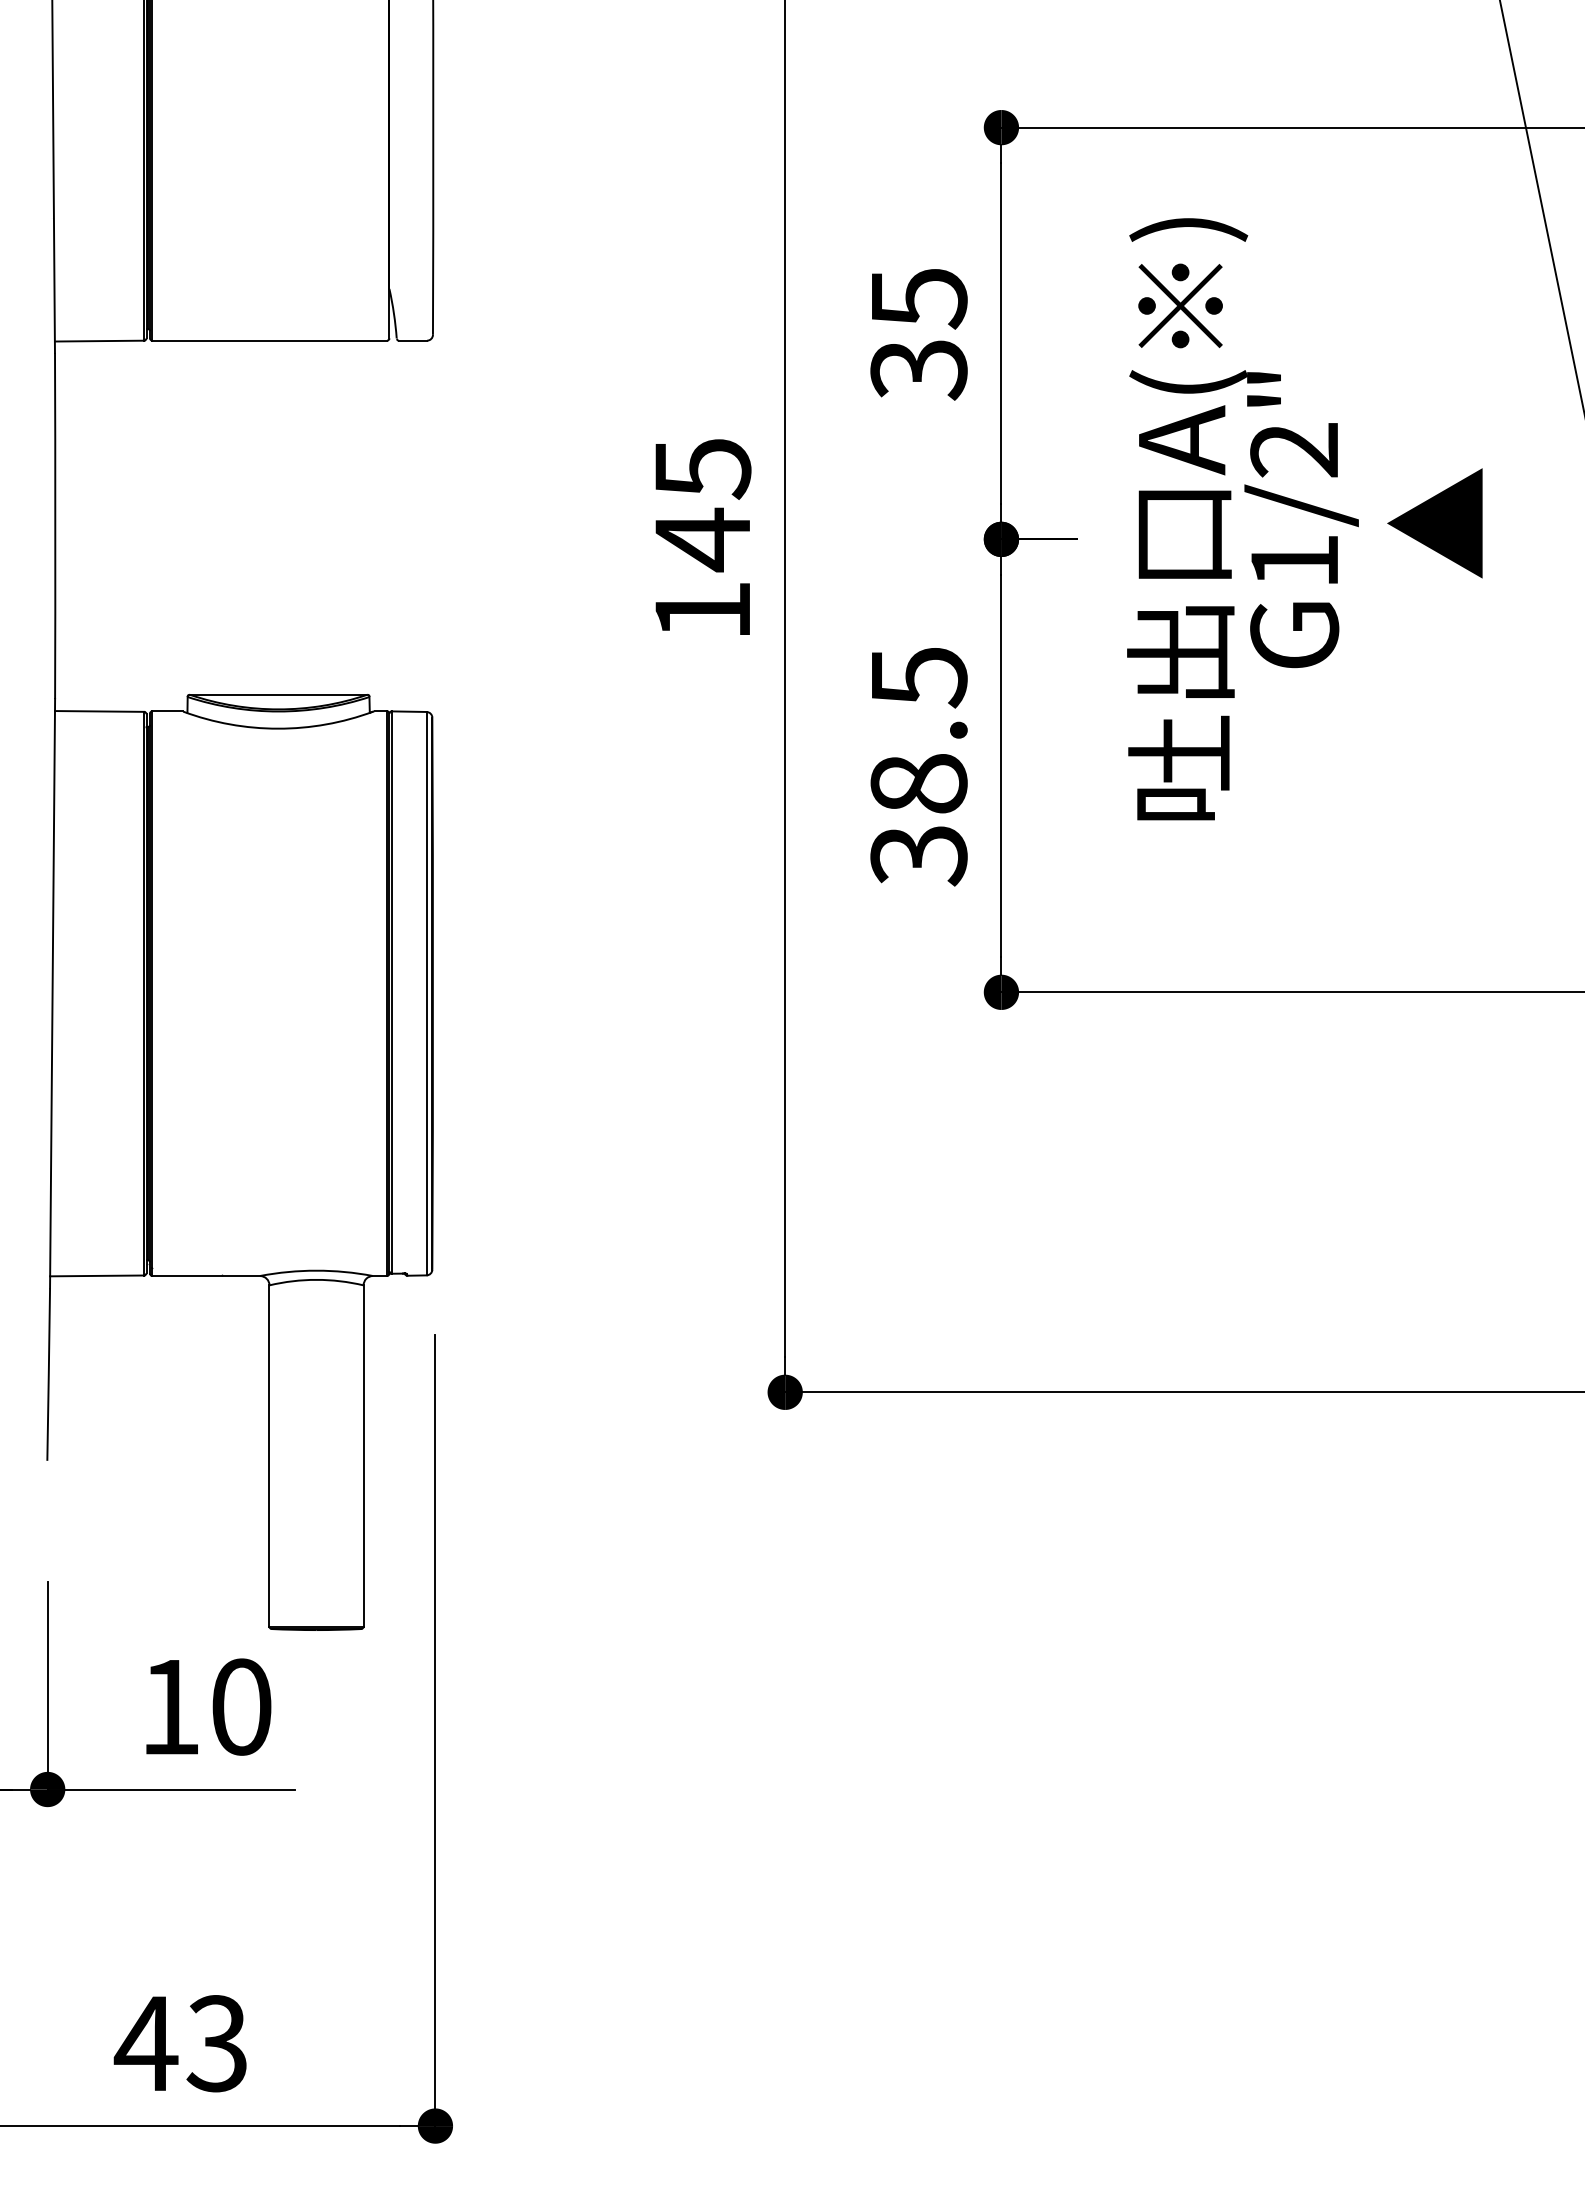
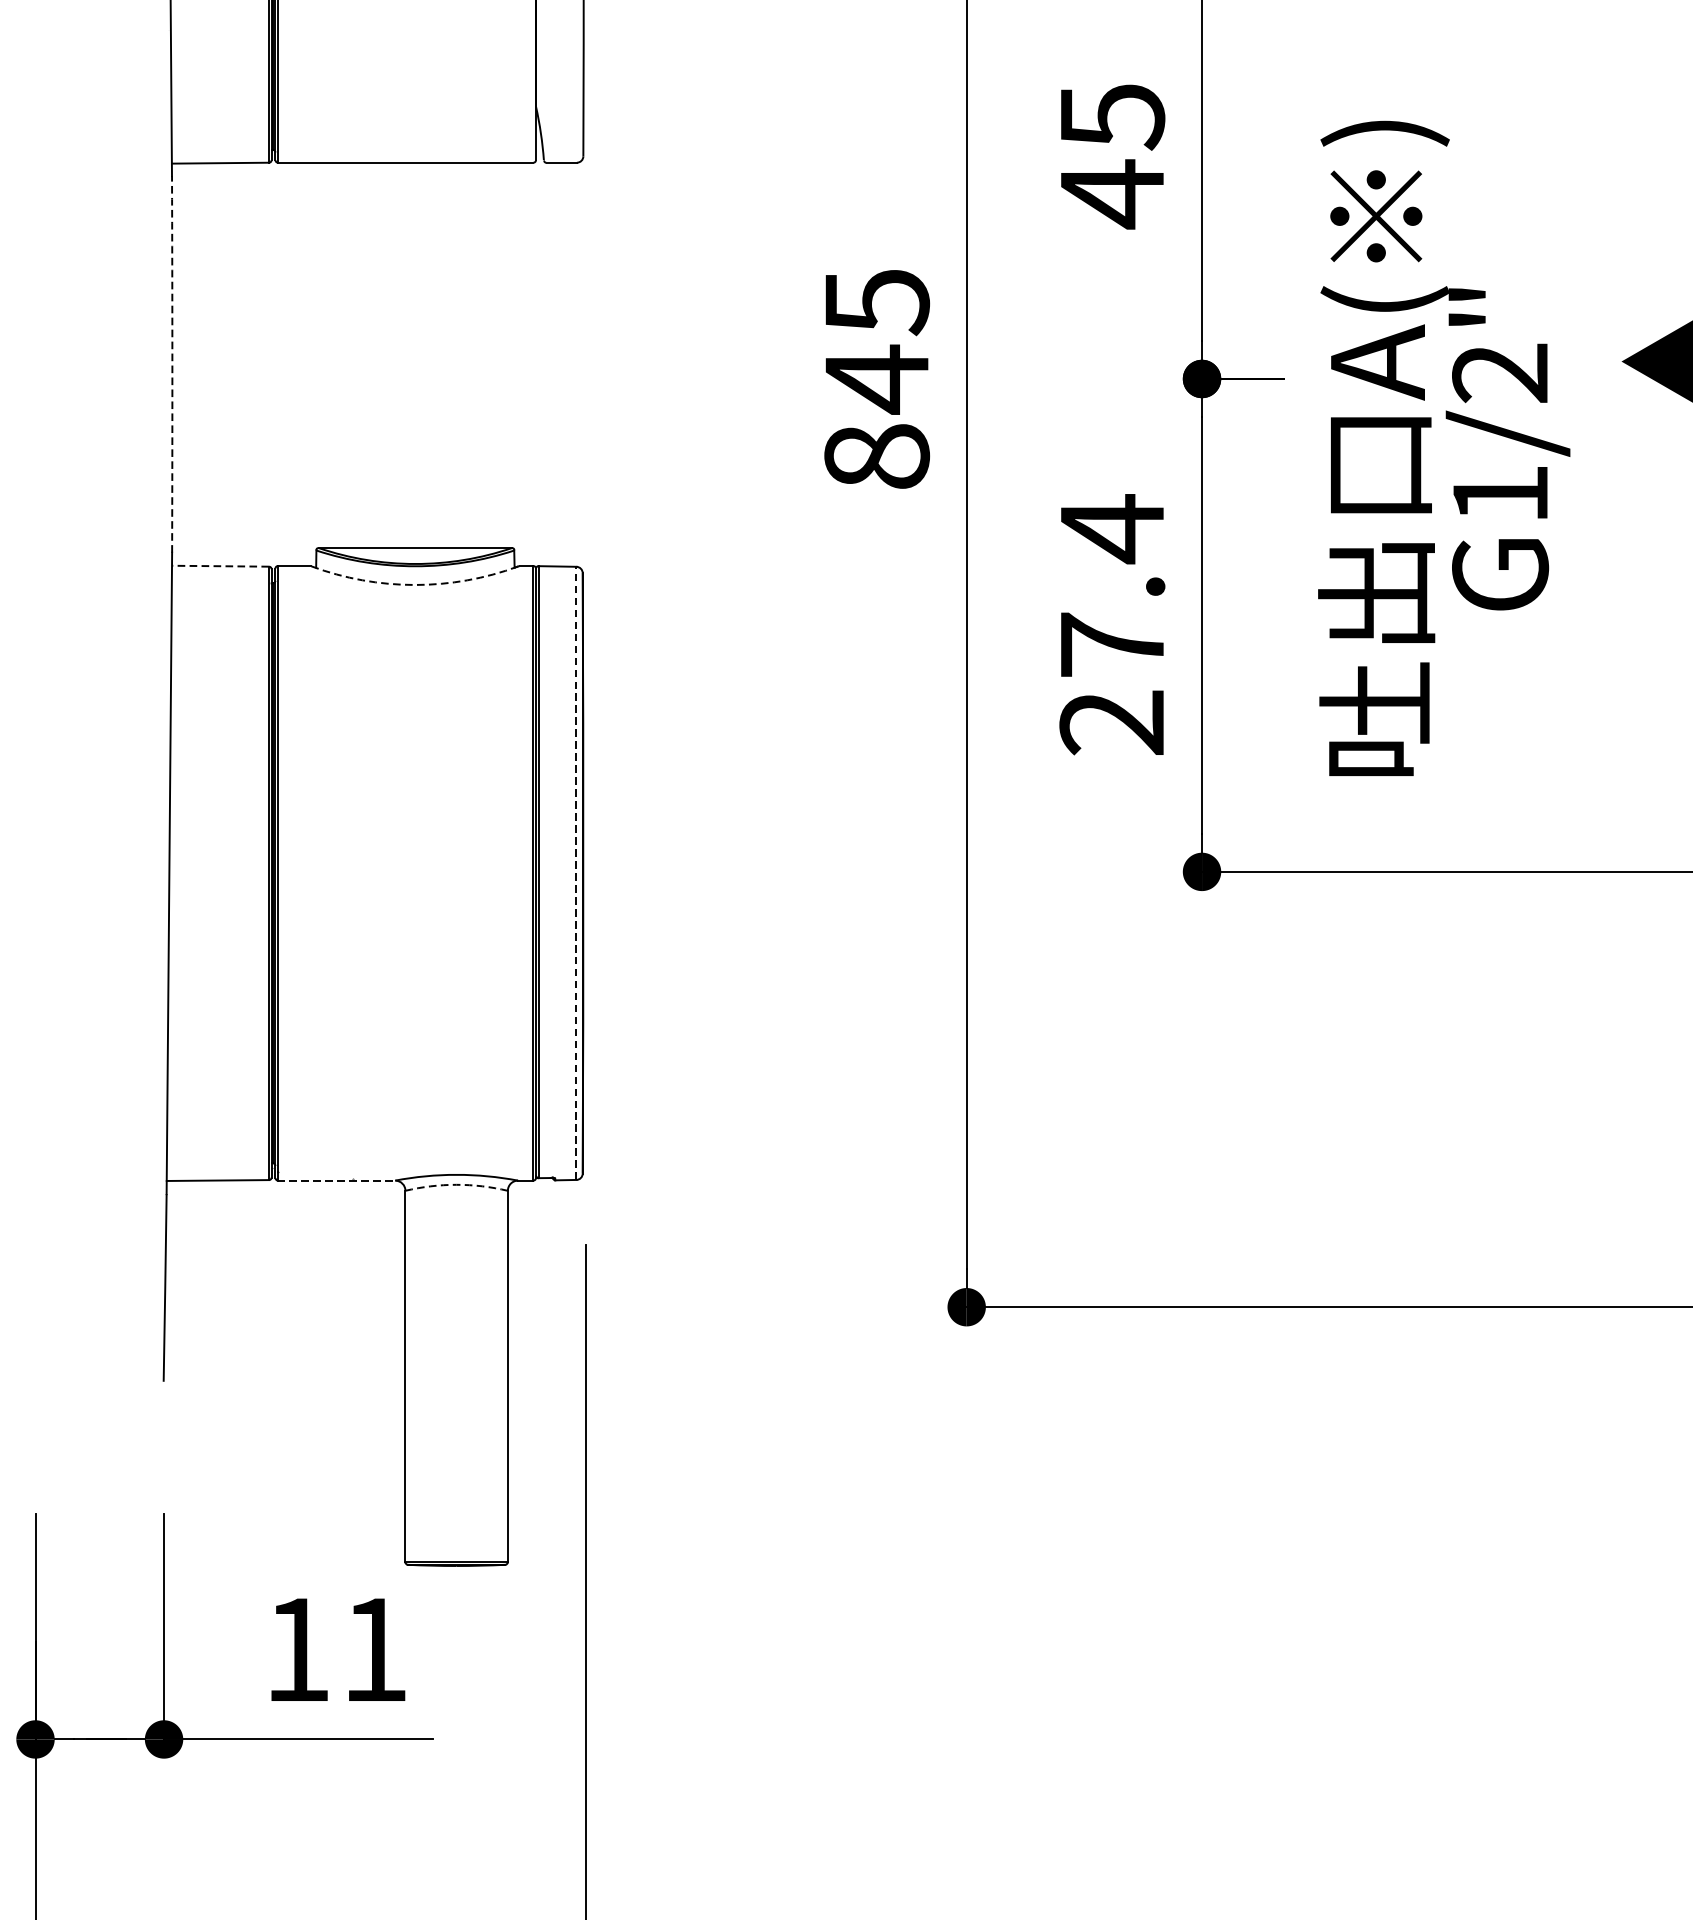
text: (918, 369) -> (1111, 194), 35 -> 45
text: (1242, 519) -> (1443, 448), moved
arc: (55, 525) -> (172, 363), solid -> dashed
text: (702, 610) -> (876, 456), 145 -> 845
line: (99, 711) -> (220, 566), solid -> dashed
arc: (278, 728) -> (415, 584), solid -> dashed
text: (918, 765) -> (1111, 625), 38.5 -> 27.4
line: (426, 993) -> (576, 873), solid -> dashed
line: (206, 1275) -> (336, 1180), solid -> dashed
arc: (316, 1279) -> (456, 1184), solid -> dashed
text: (241, 1706) -> (374, 1649), 10 -> 11

